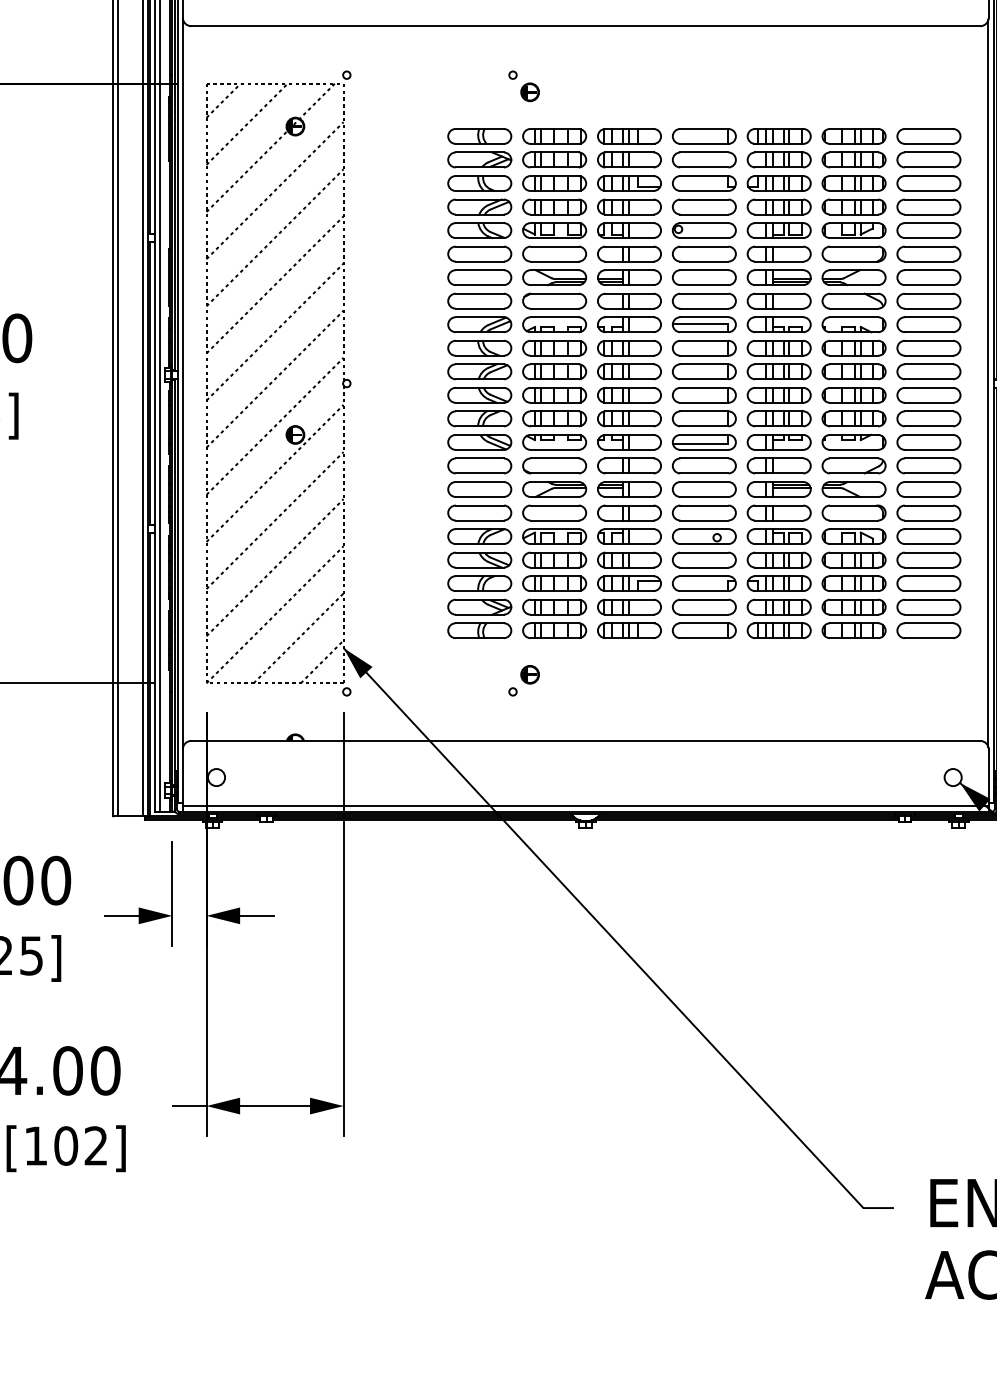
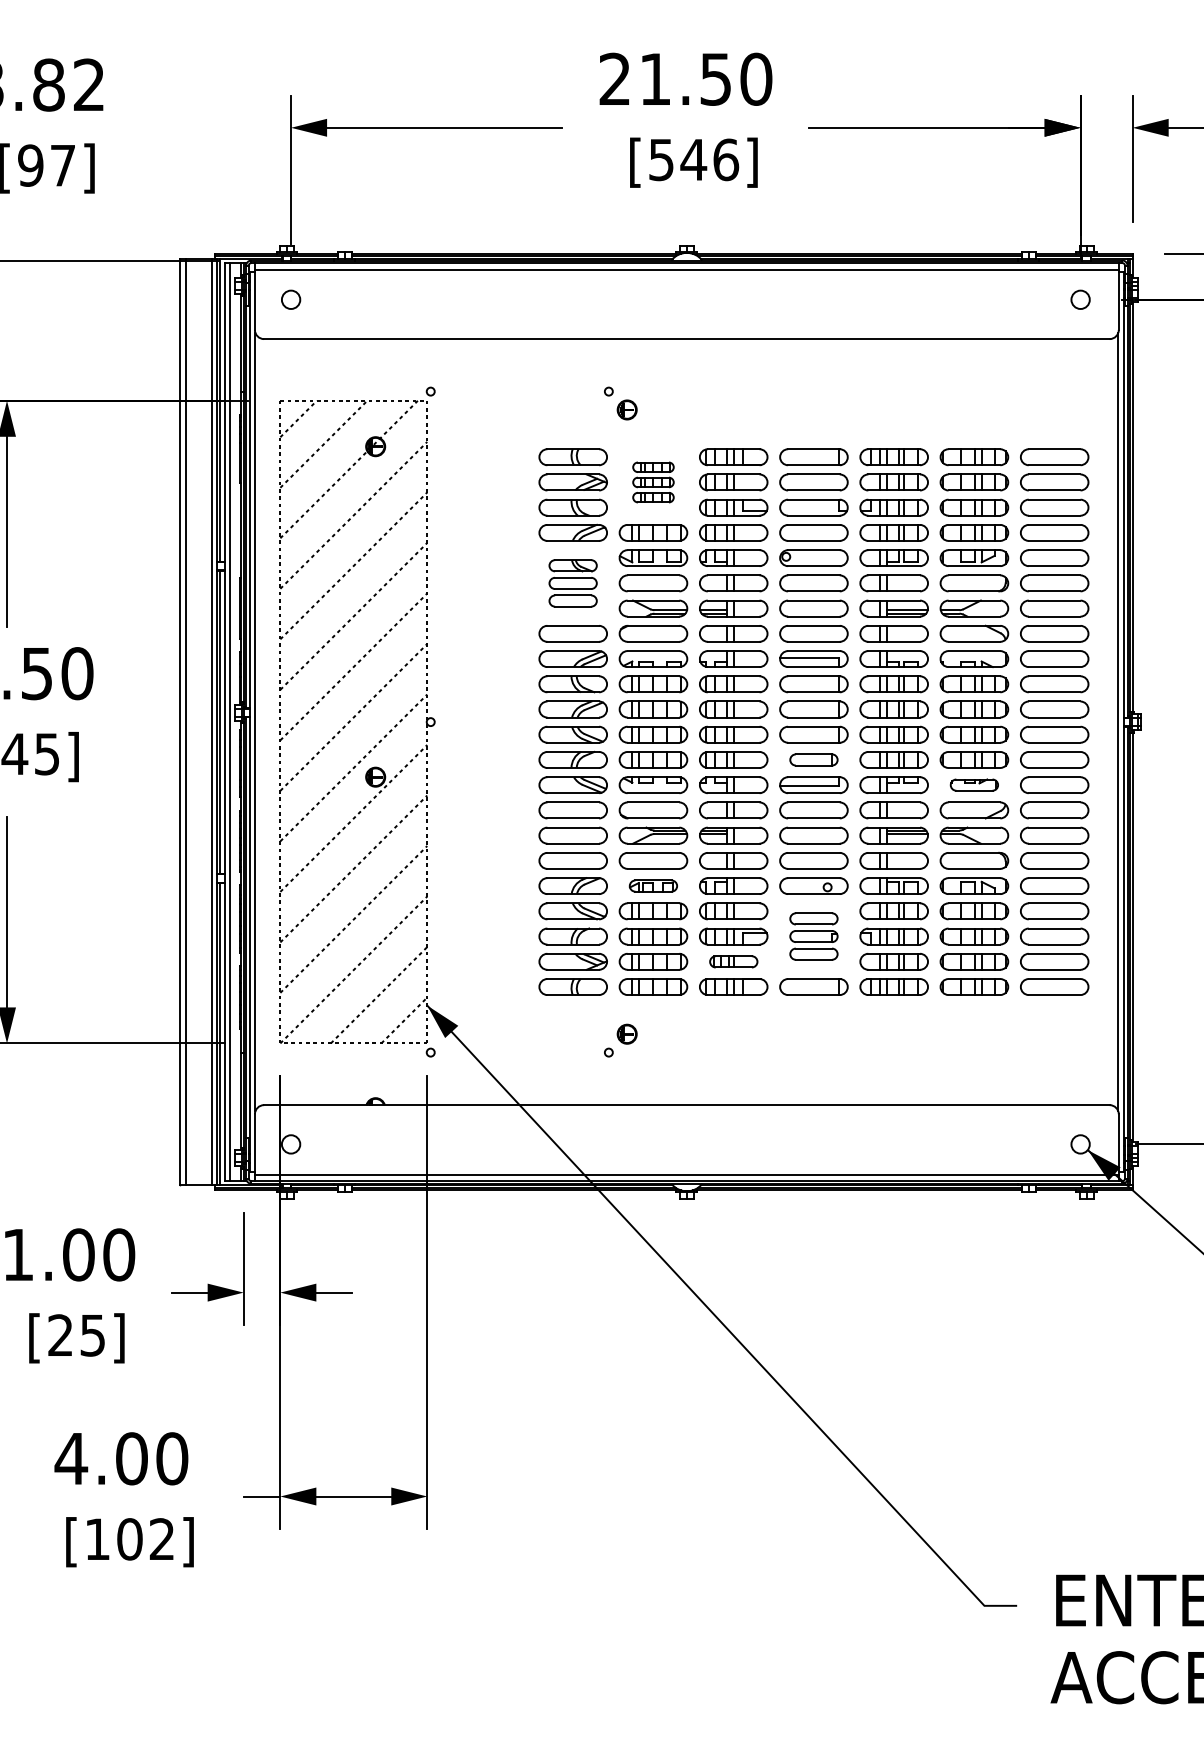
part: (554, 159) -> (653, 482), size x0.6
part: (479, 254) -> (572, 583), size x0.7
part: (703, 418) -> (813, 759), size x0.7
part: (854, 441) -> (974, 784), size x0.7
part: (554, 535) -> (653, 885), size x0.7
part: (703, 583) -> (813, 936), size x0.7
part: (629, 606) -> (733, 961), size x0.7

